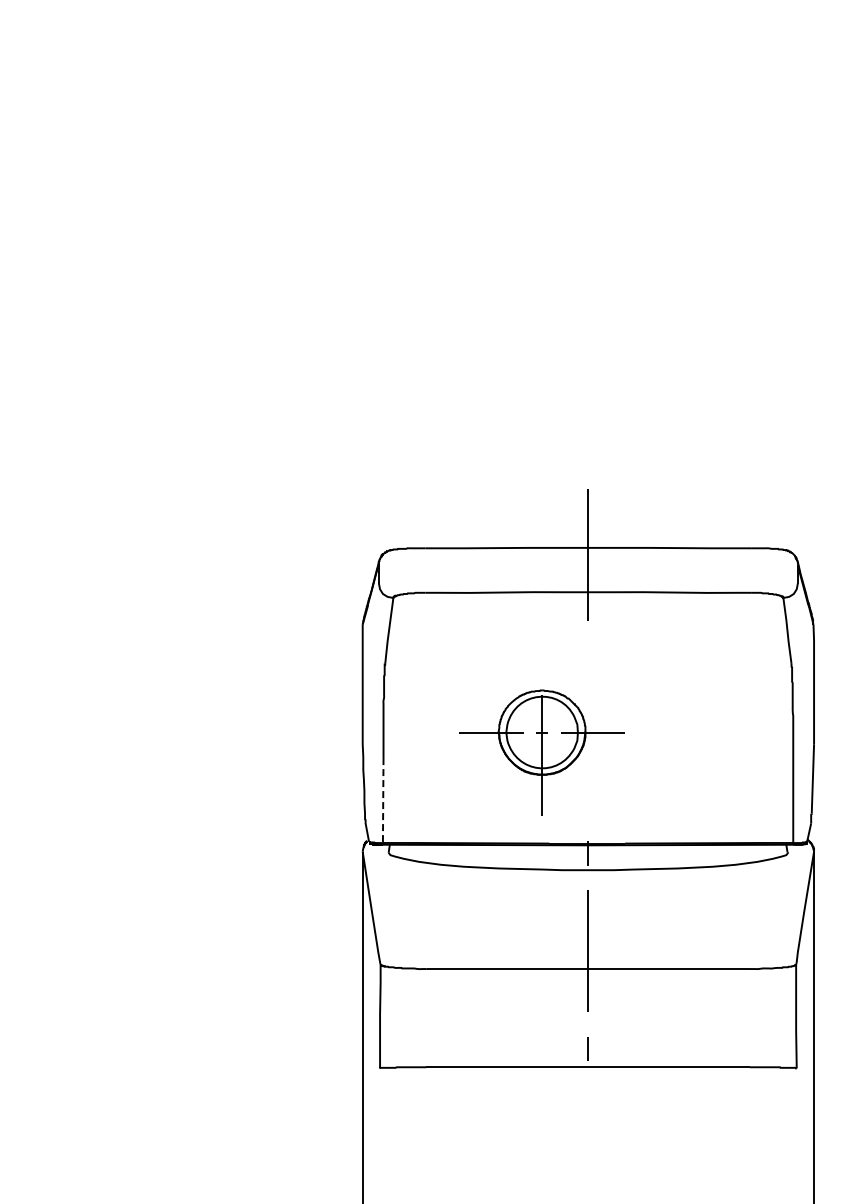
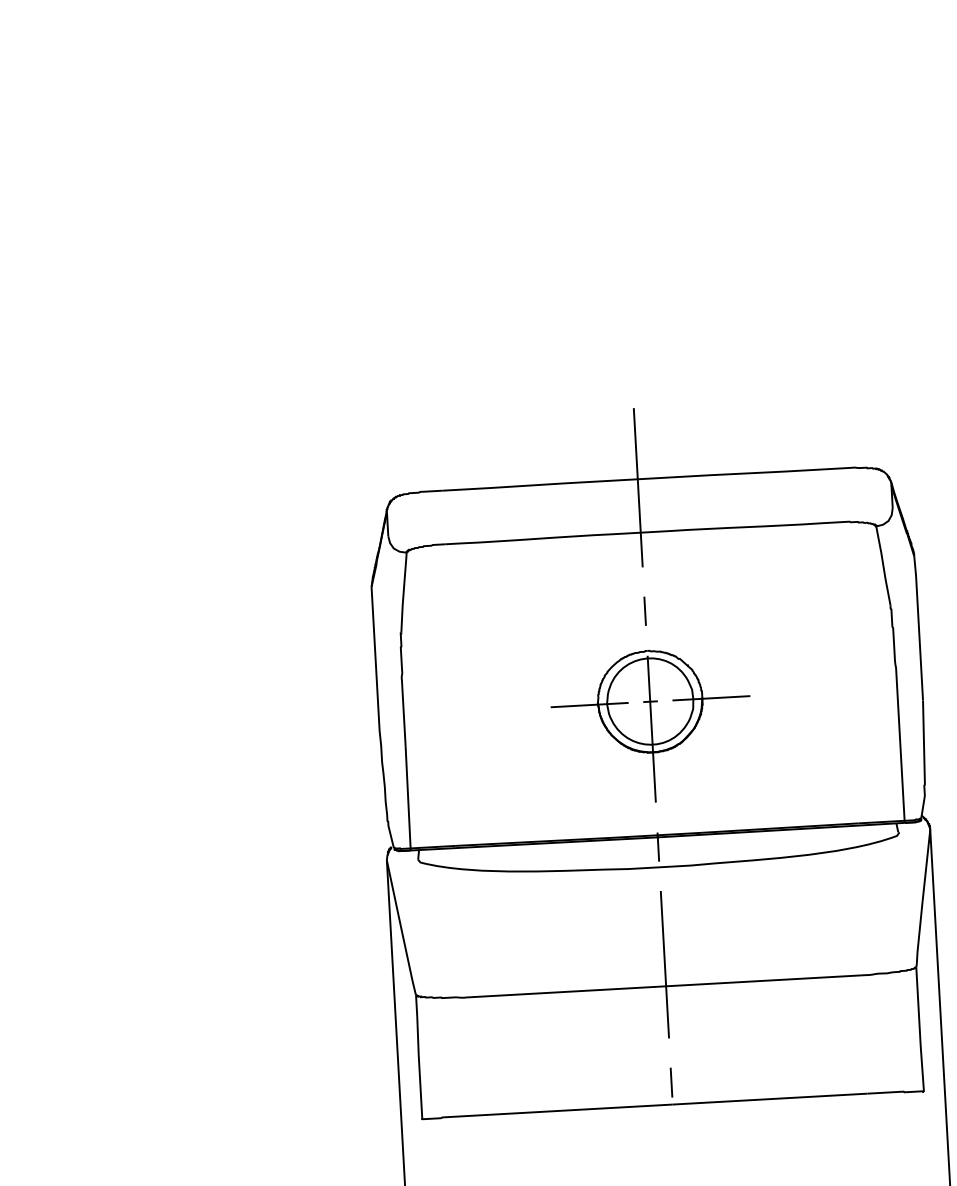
line: (587, 657) -> (644, 611), added
part: (541, 752) -> (650, 725), moved
line: (383, 801) -> (408, 798), dashed -> solid

